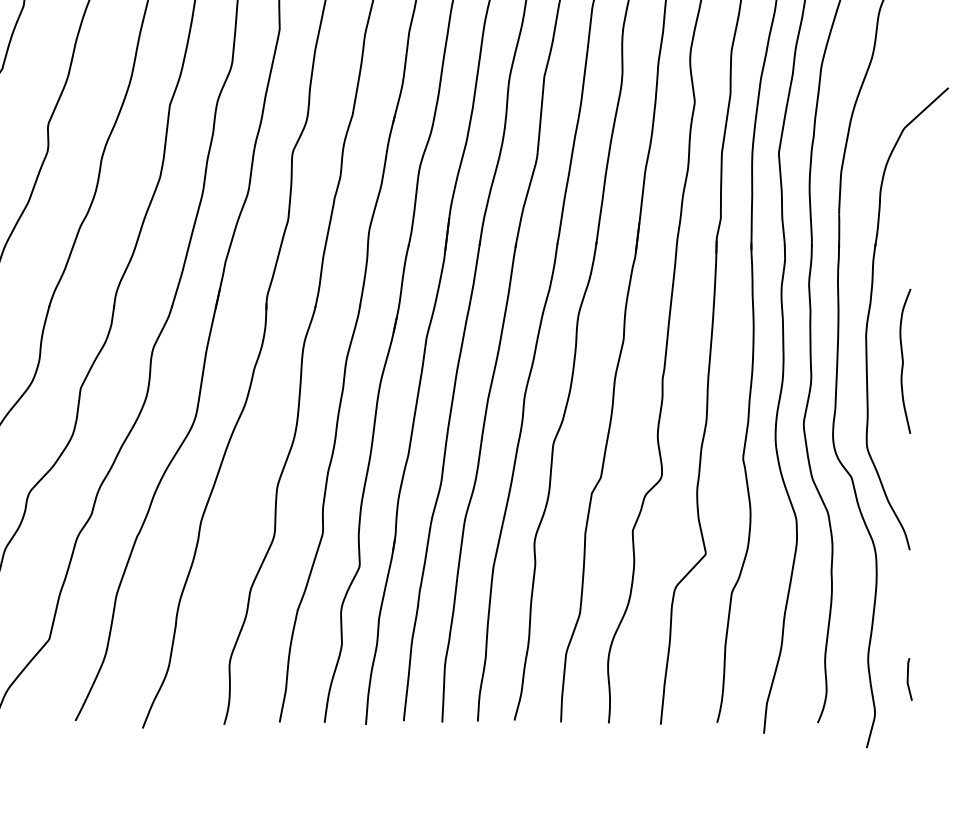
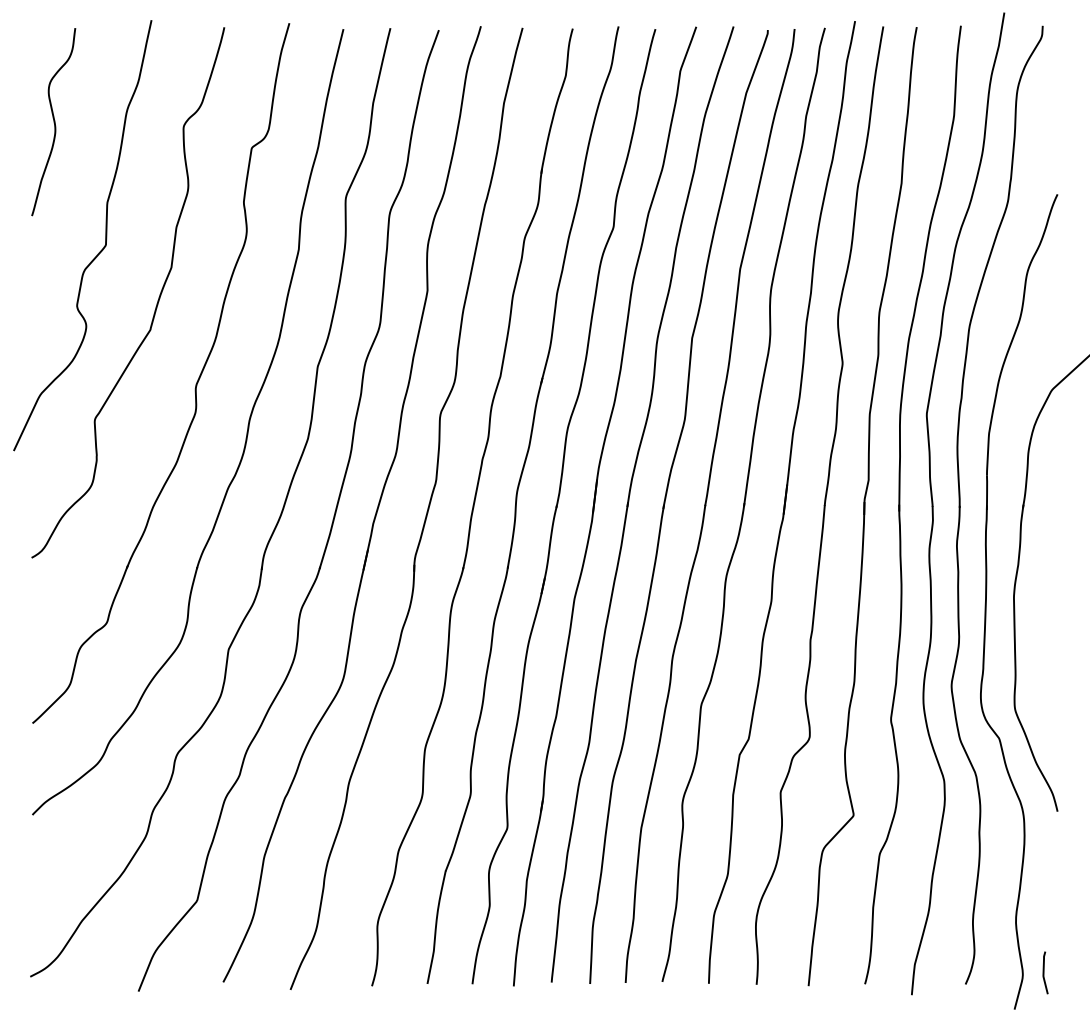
curve: (903, 361) -> (1051, 622), removed
curve: (908, 679) -> (1044, 972), moved

